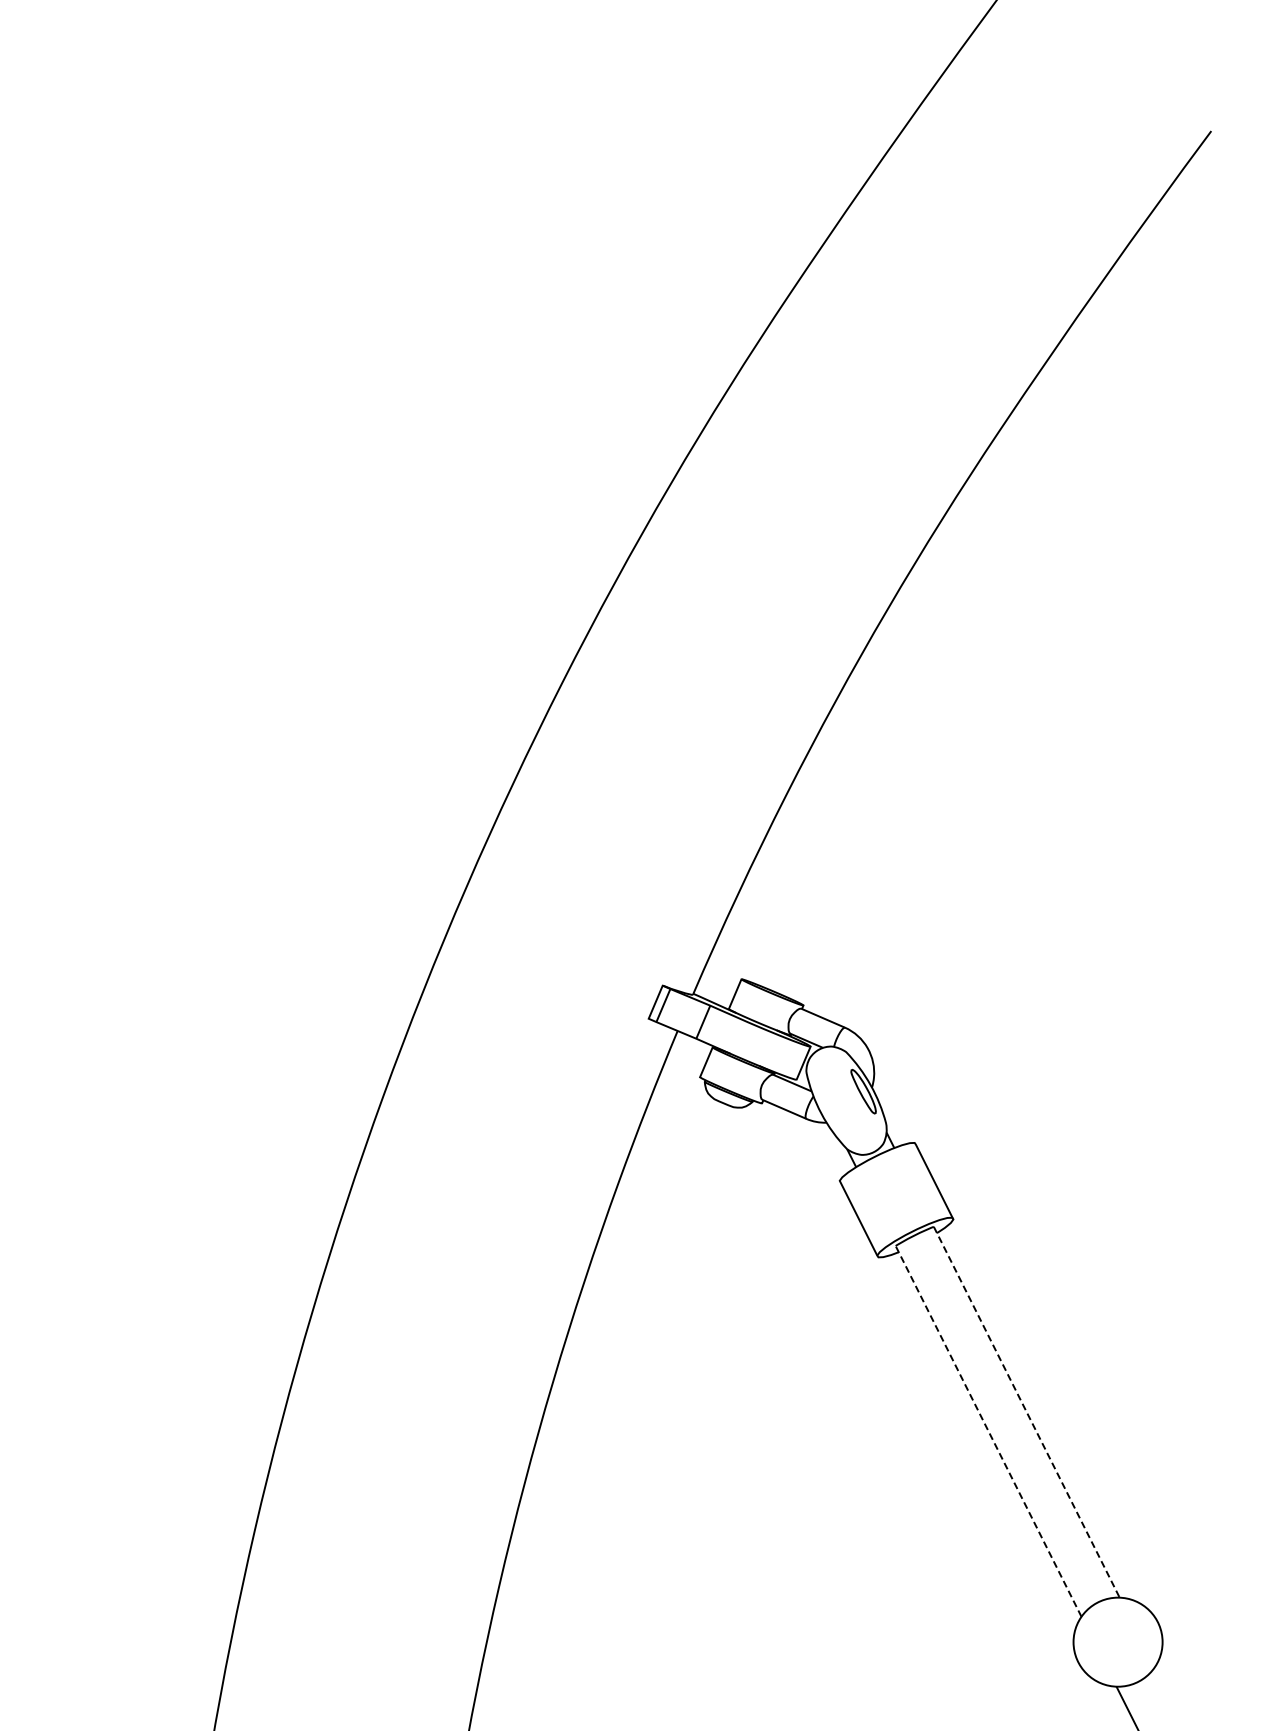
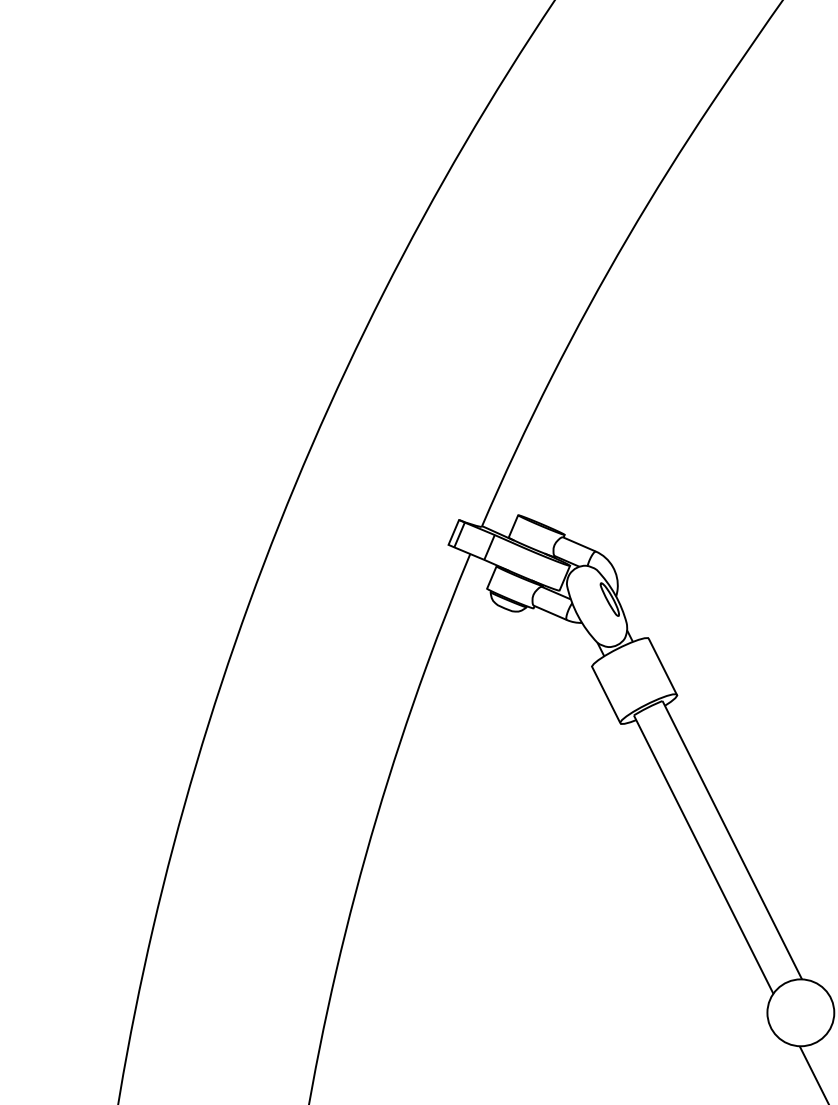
line: (1026, 1412) -> (732, 840), dashed -> solid
line: (988, 1430) -> (703, 853), dashed -> solid

